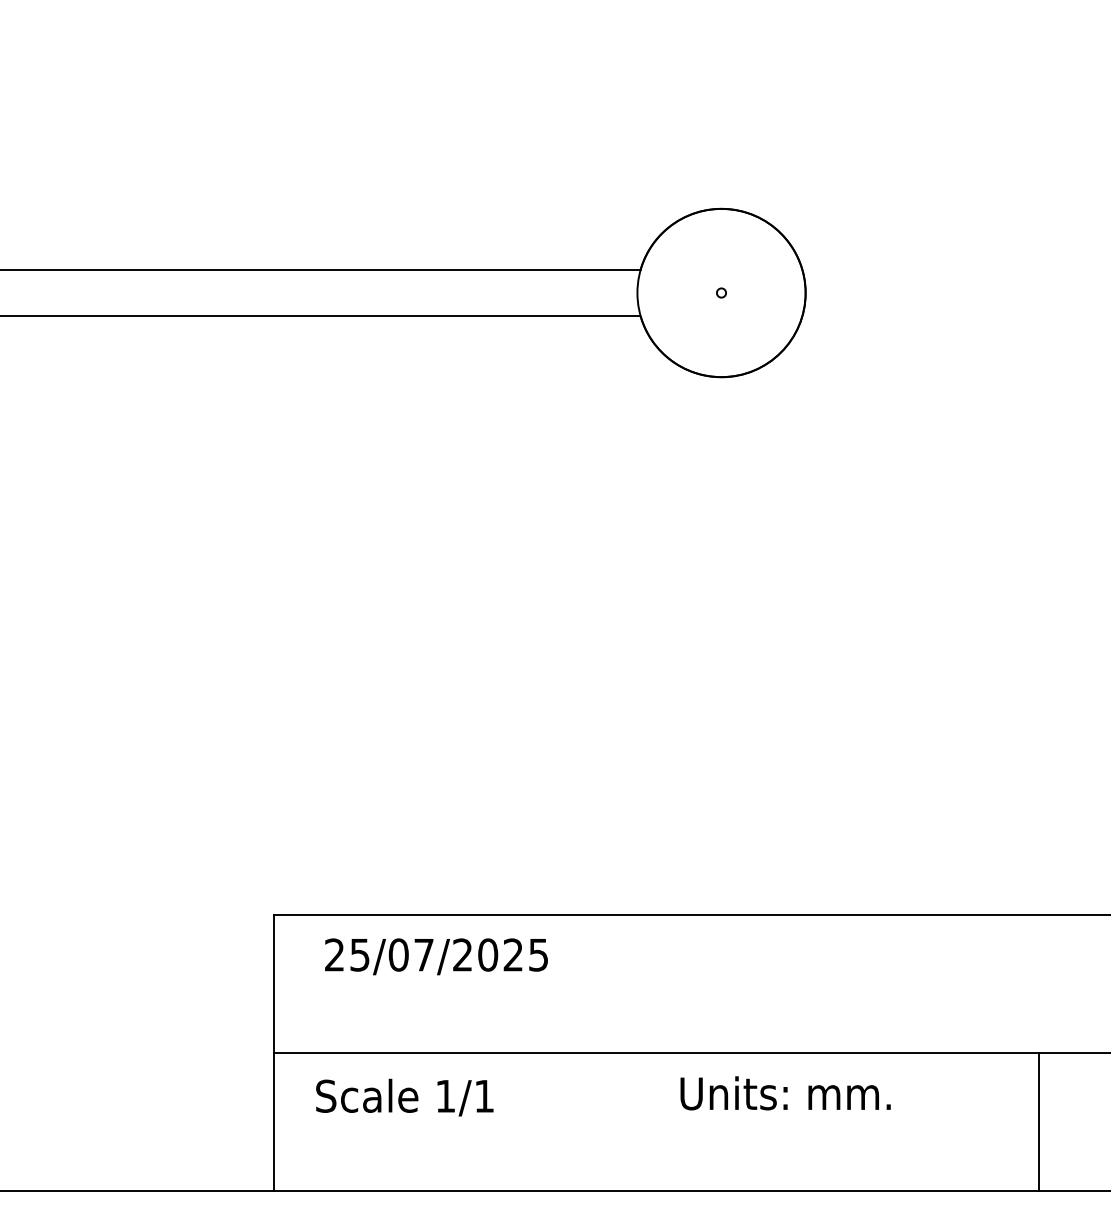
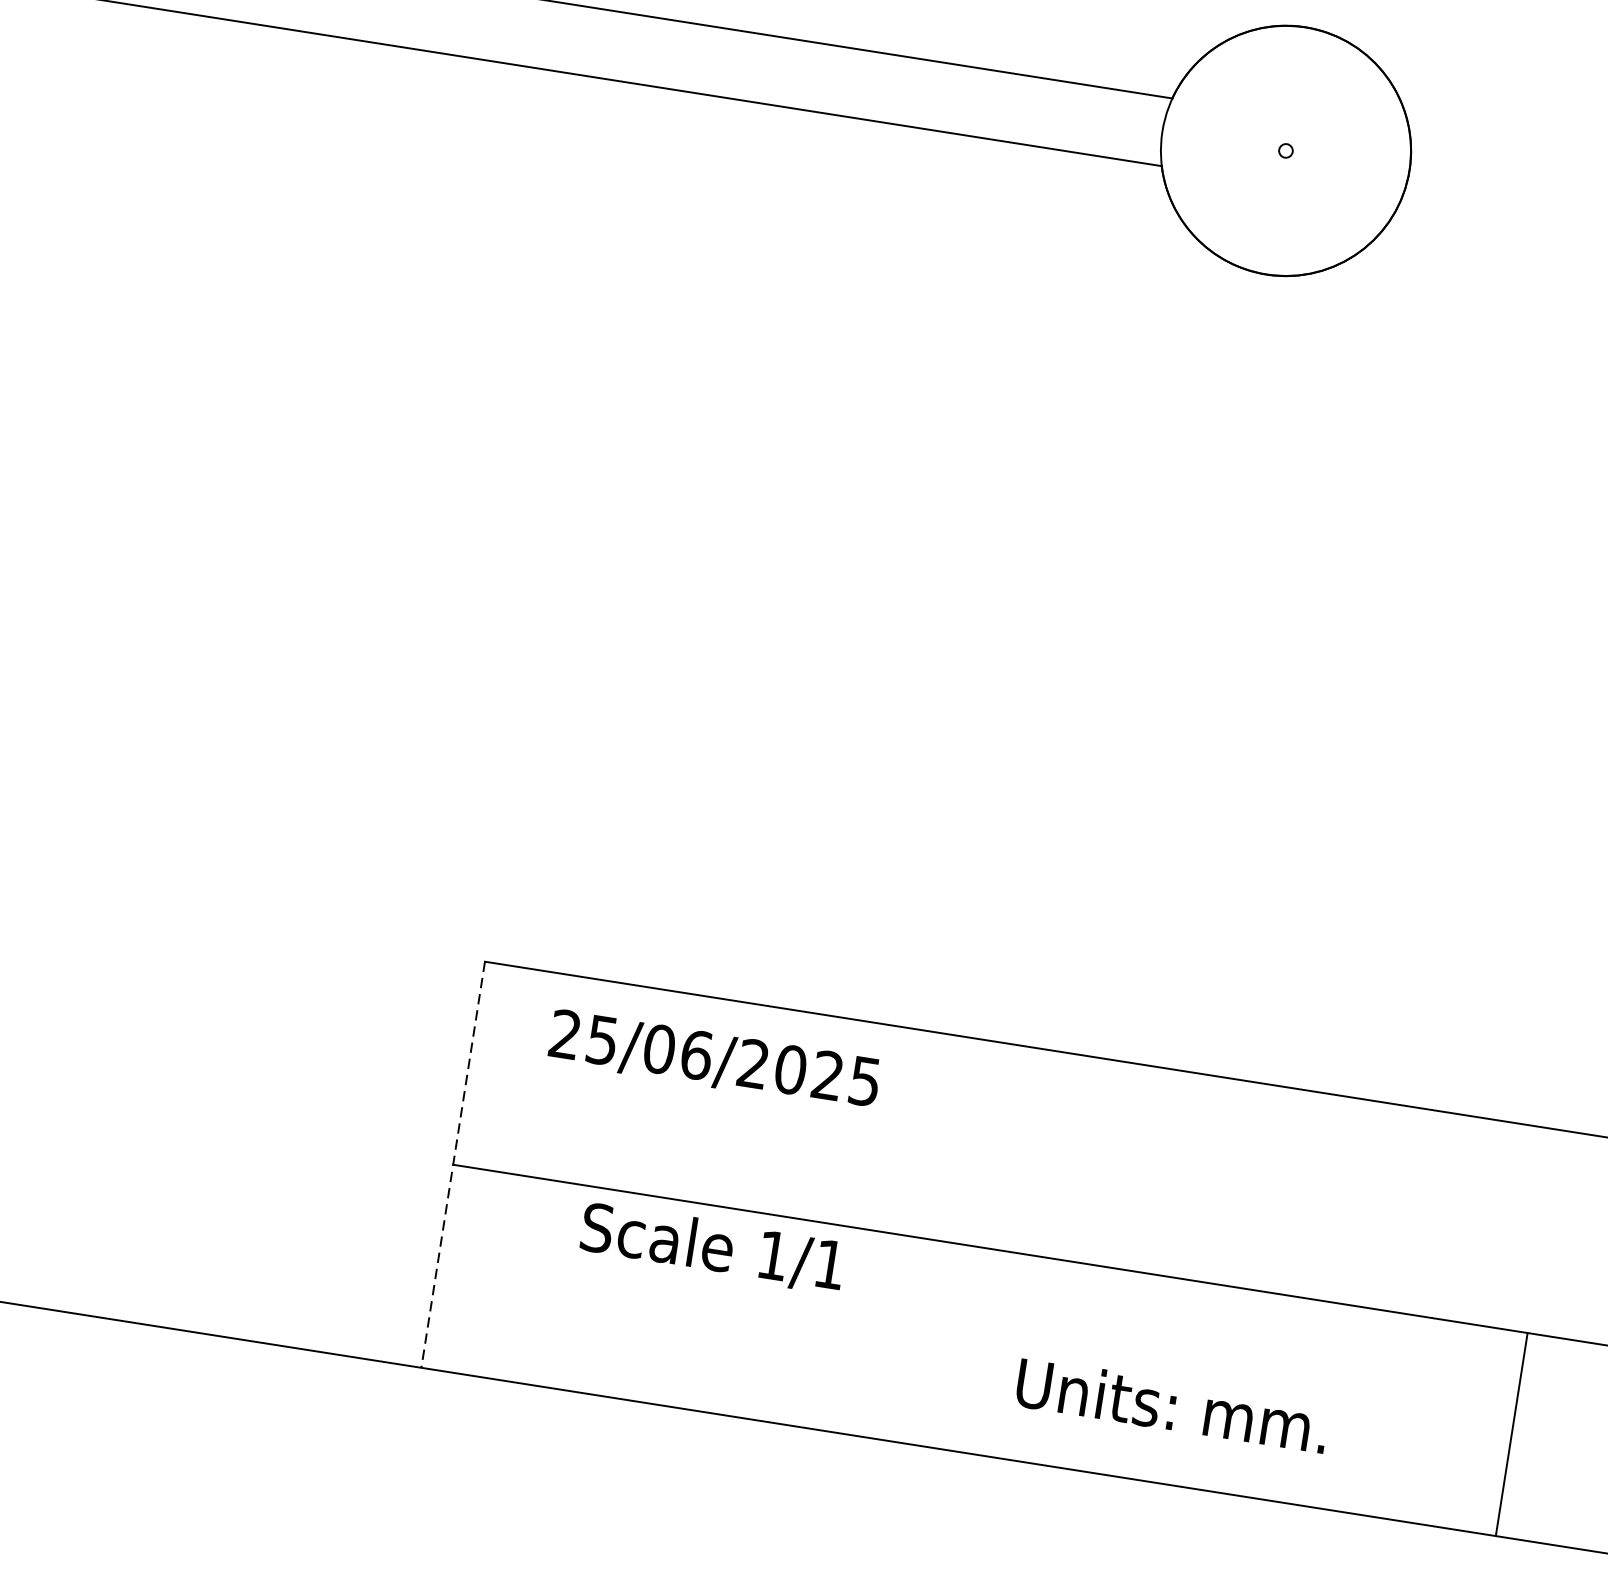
text: (424, 954) -> (697, 1054), 25/07/2025 -> 25/06/2025
line: (273, 1053) -> (452, 1165), solid -> dashed
text: (785, 1093) -> (1172, 1405), moved
text: (404, 1097) -> (712, 1247), moved
line: (1039, 1122) -> (1512, 1434), moved

